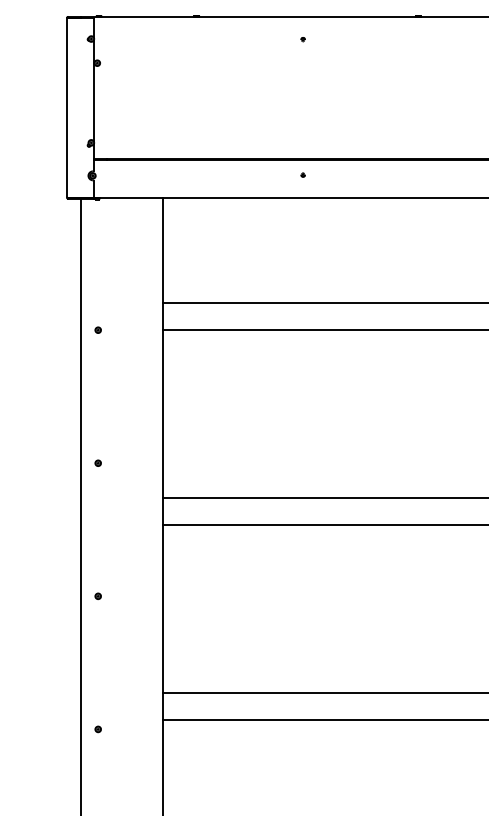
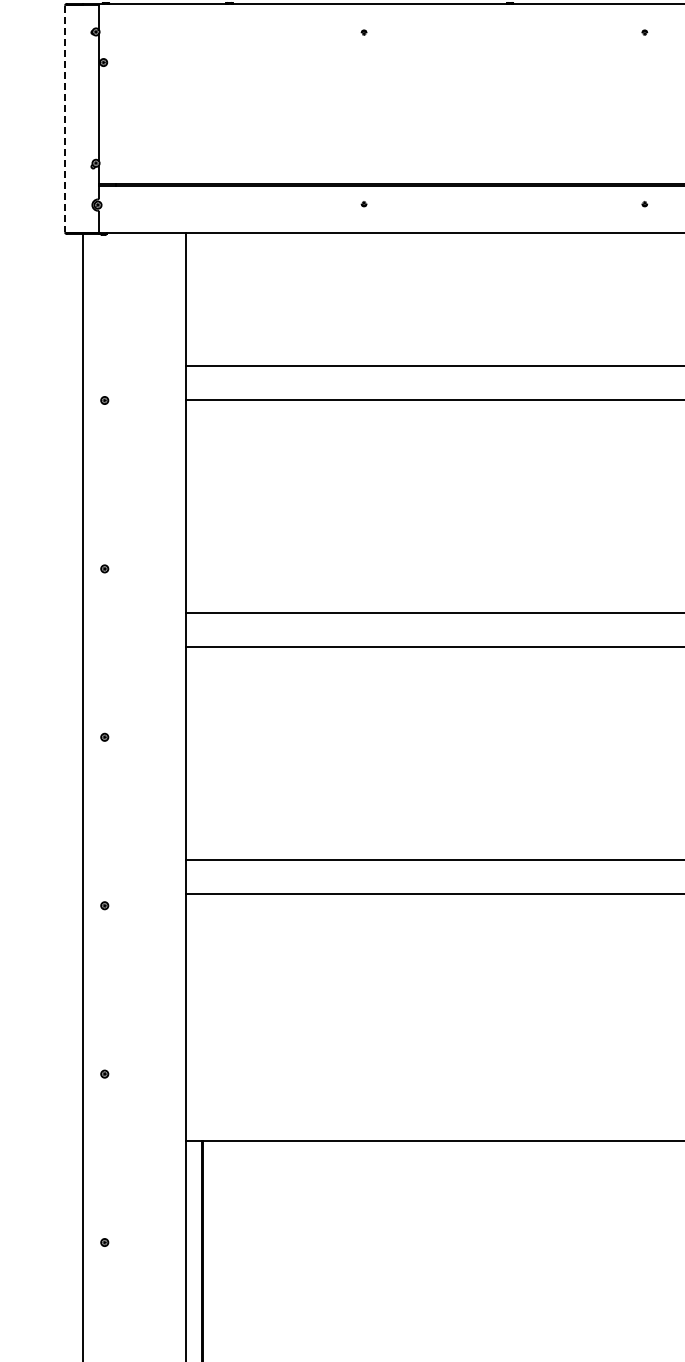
line: (67, 108) -> (65, 119), solid -> dashed

